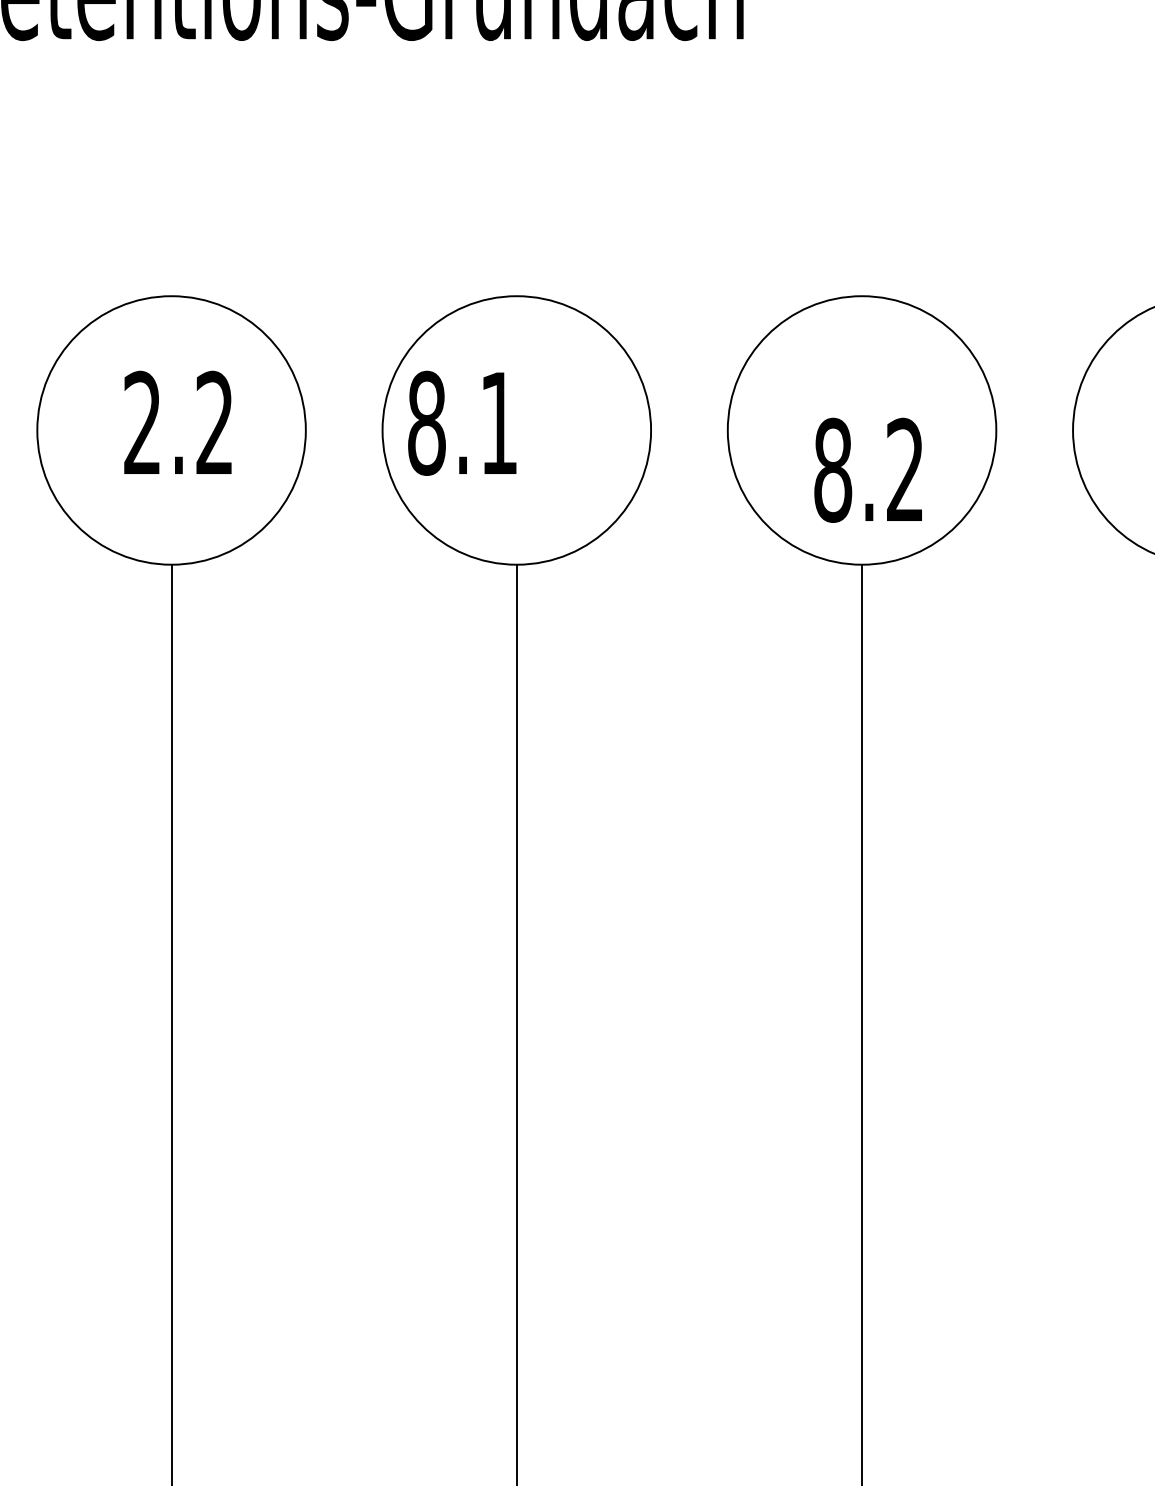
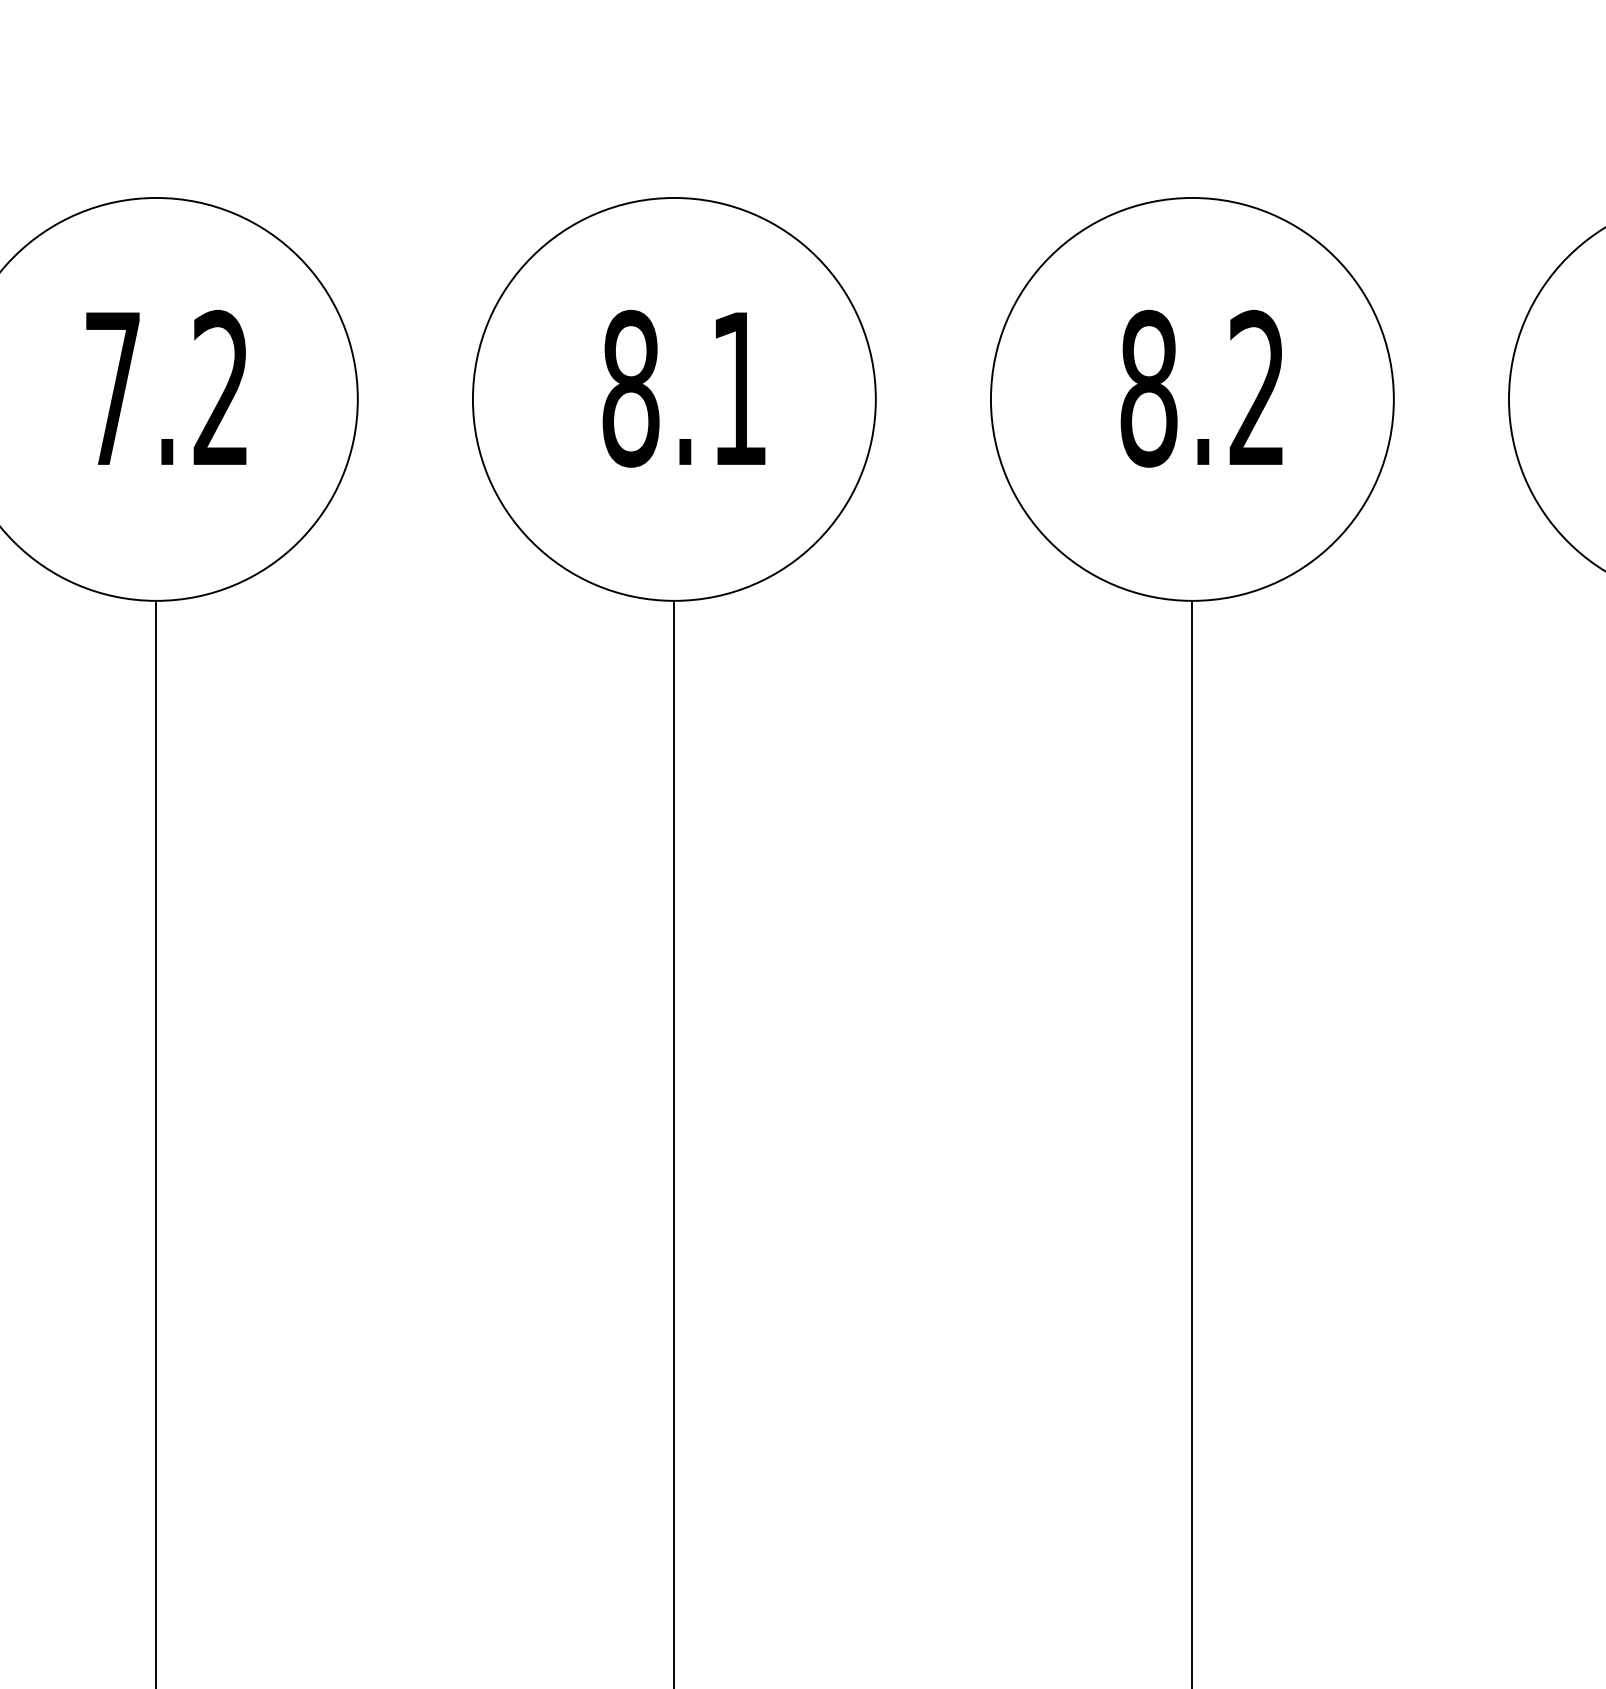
text: (142, 421) -> (112, 385), 2.2 -> 7.2
text: (462, 422) -> (684, 387), moved
text: (867, 469) -> (1200, 387), moved

